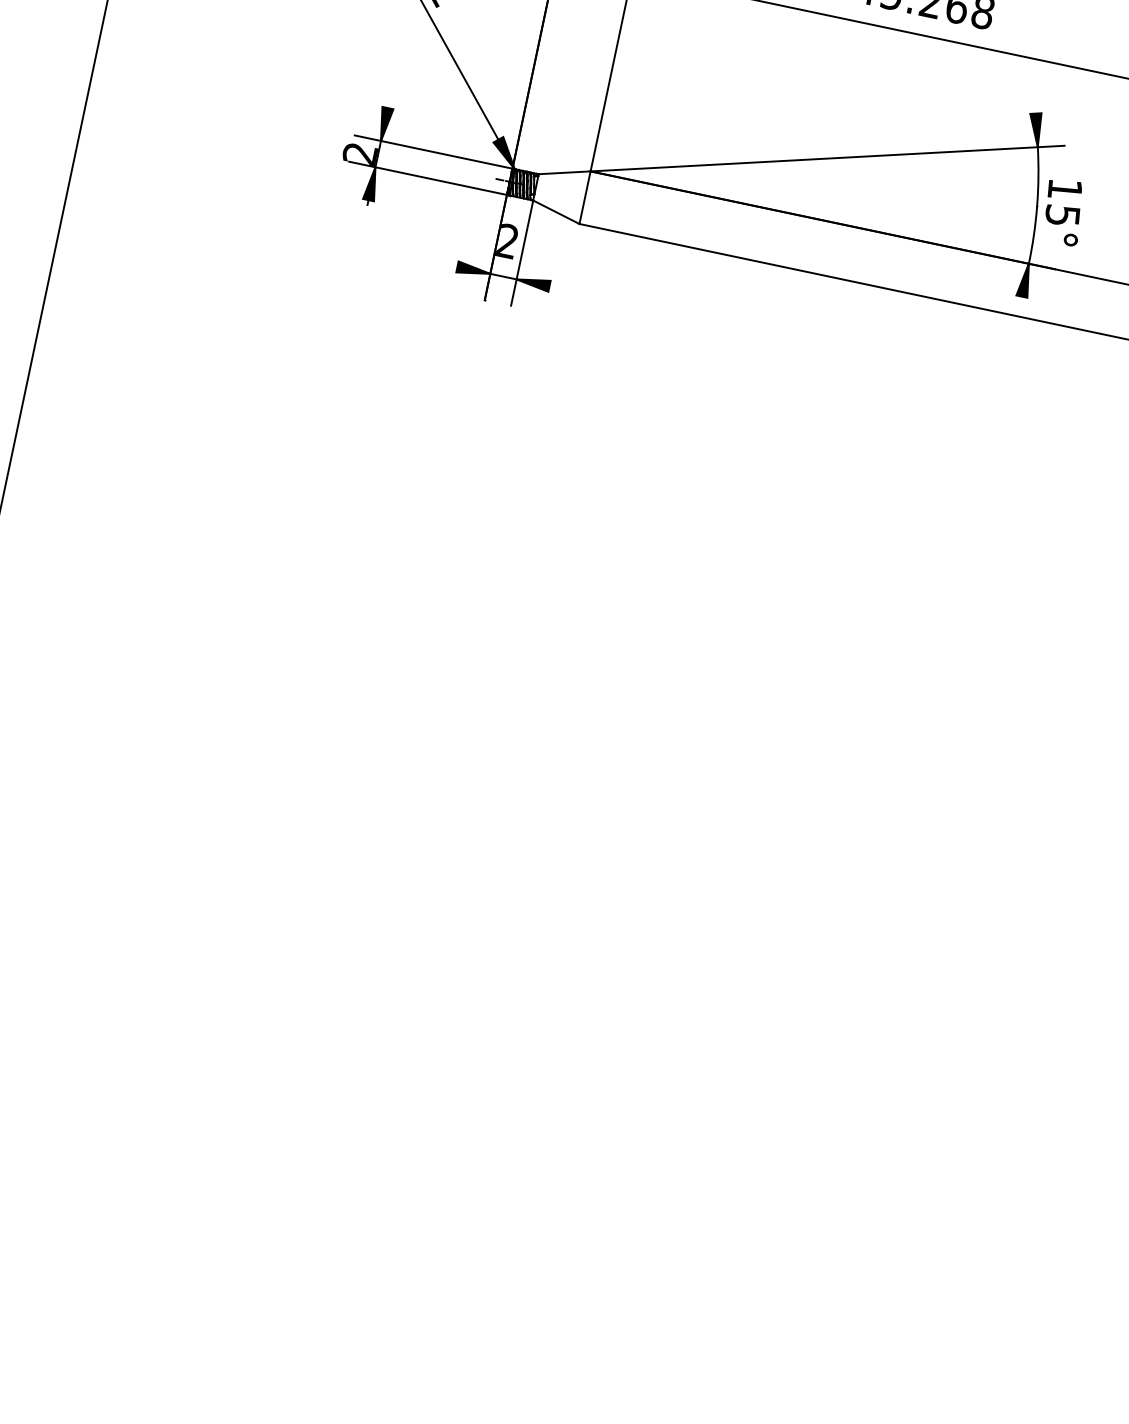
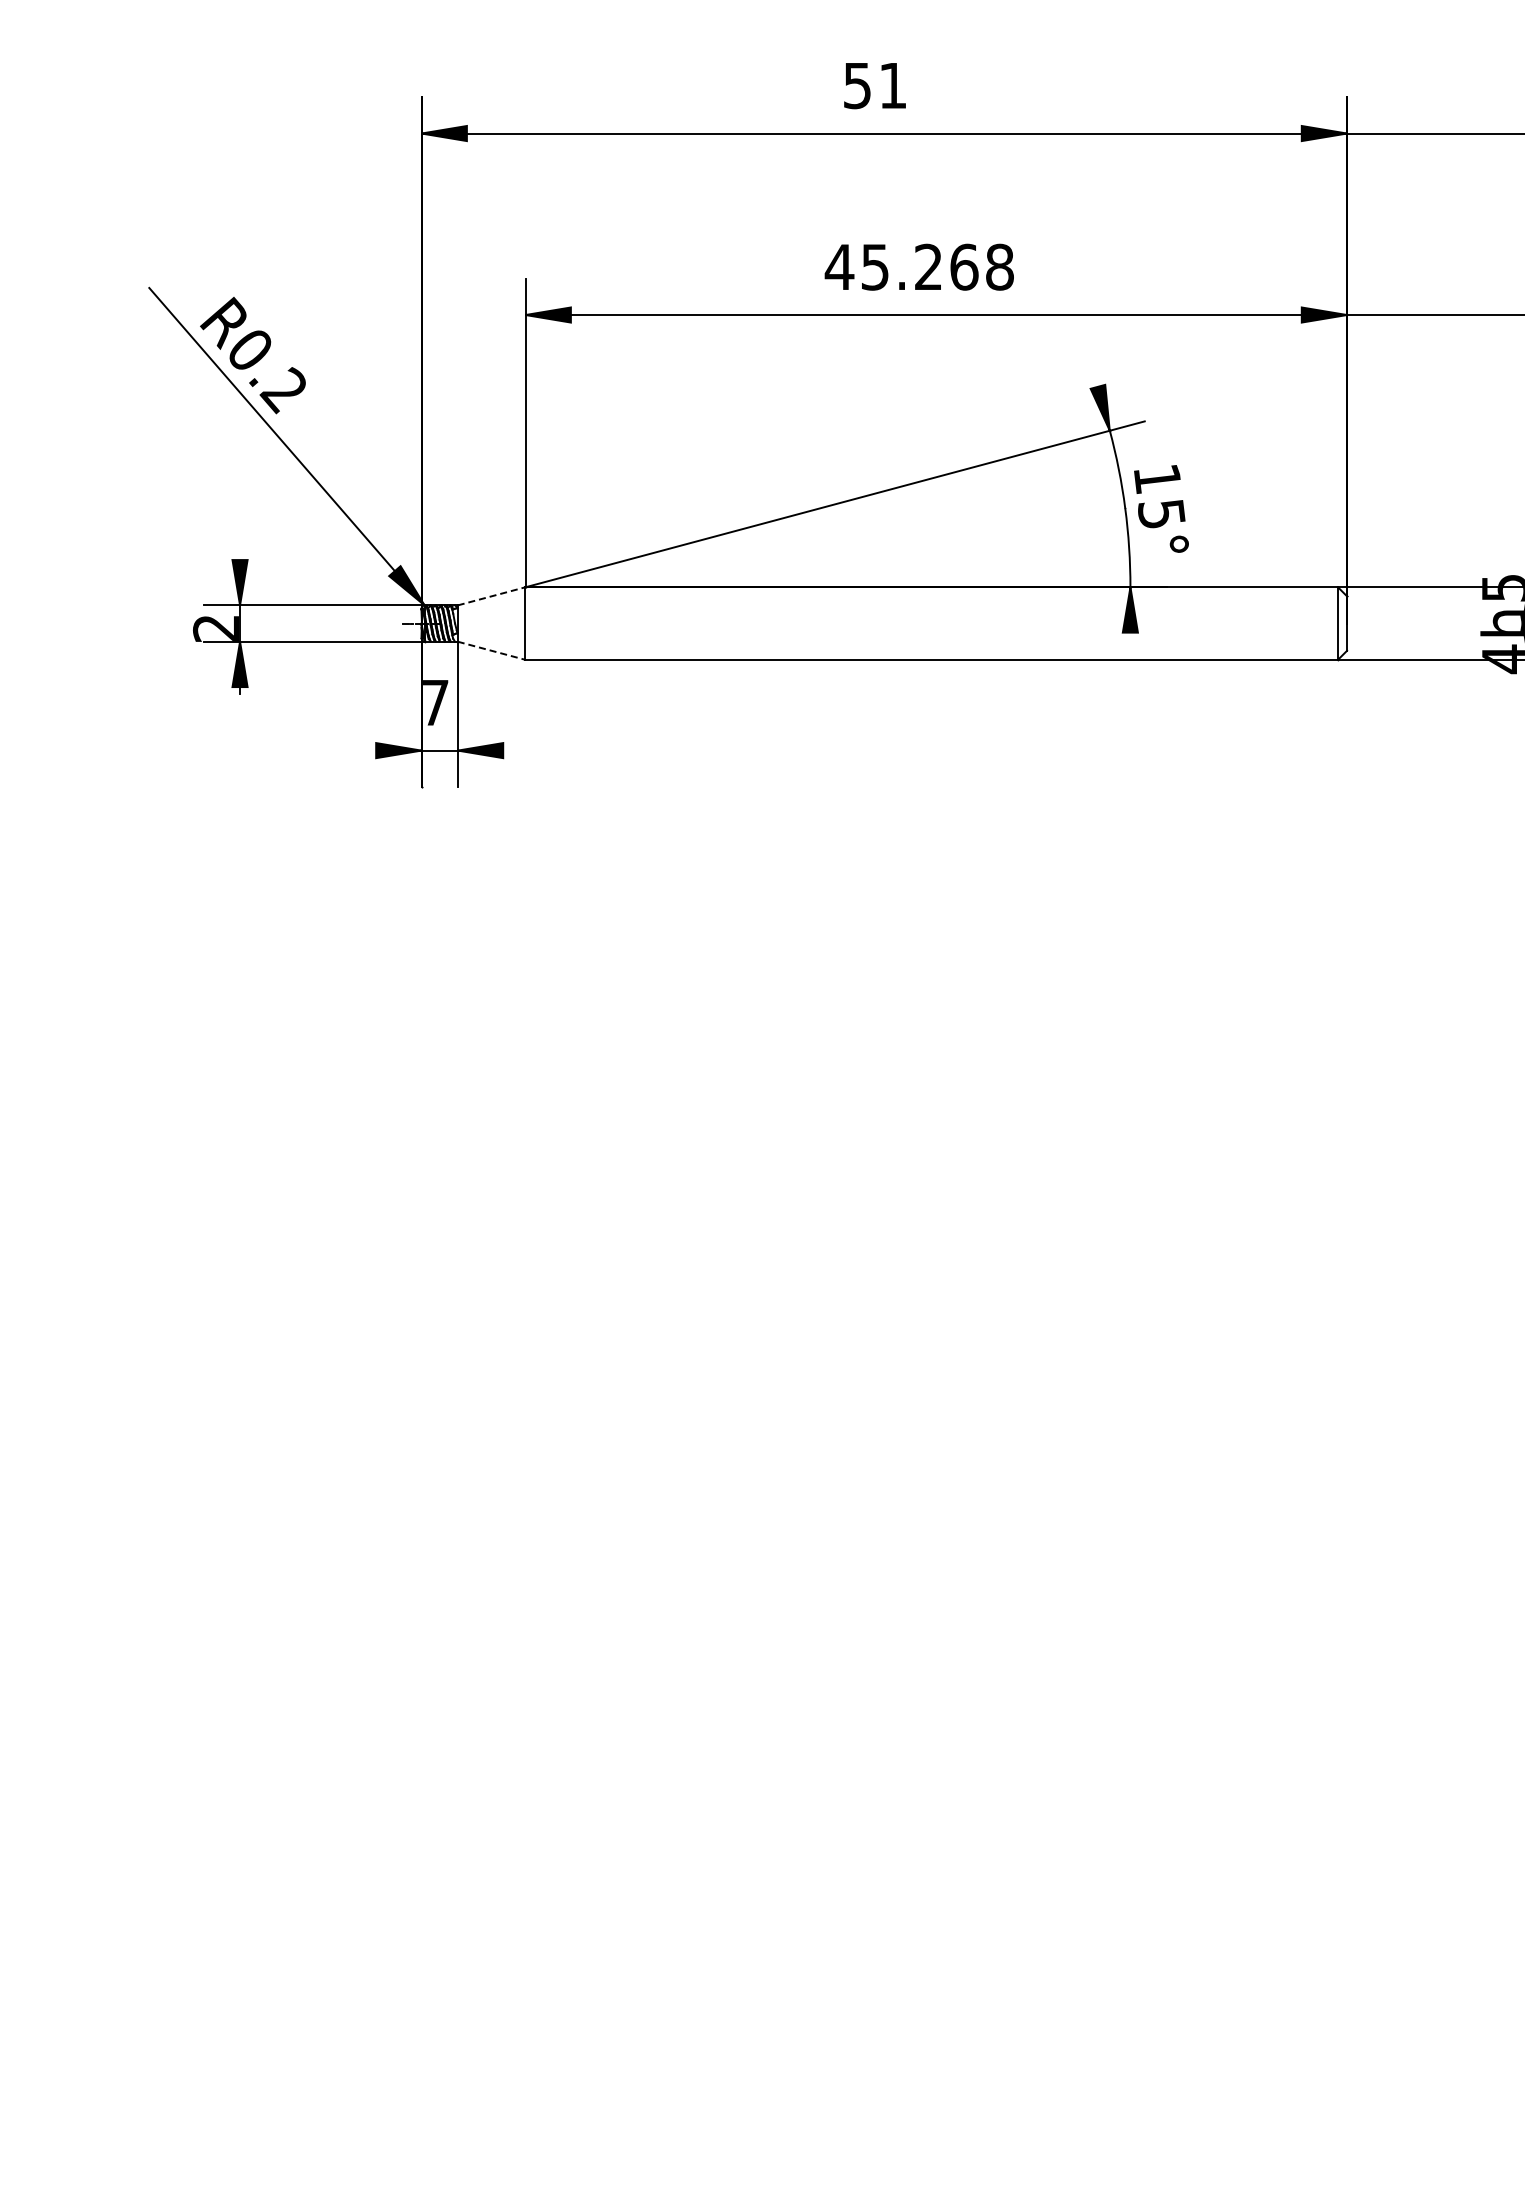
line: (565, 173) -> (492, 596), solid -> dashed
line: (557, 212) -> (492, 650), solid -> dashed
text: (507, 241) -> (435, 702), 2 -> 7

